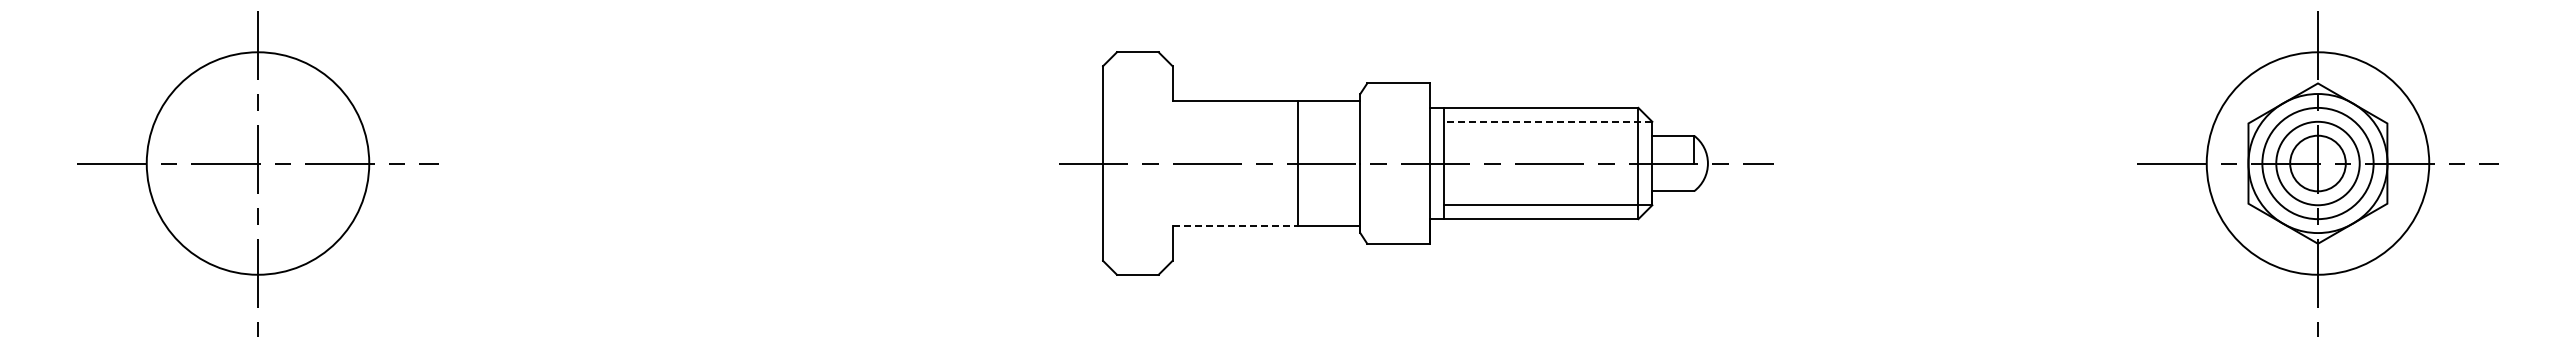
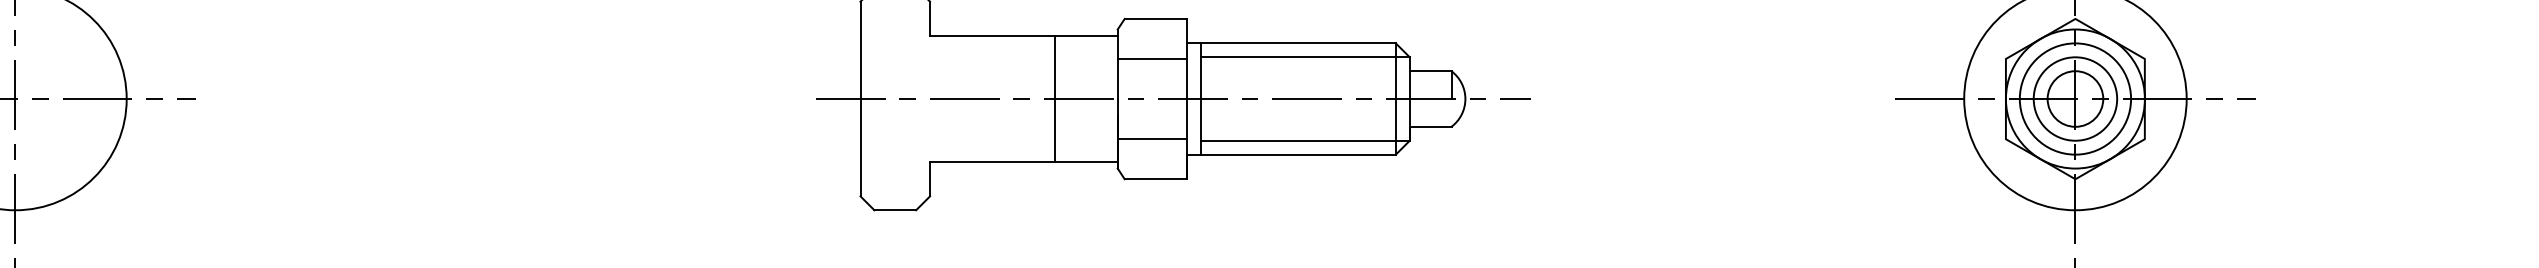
line: (1547, 121) -> (1304, 57), dashed -> solid
line: (1394, 123) -> (1151, 59), added
line: (1394, 203) -> (1151, 139), added
line: (1235, 226) -> (992, 162), dashed -> solid

